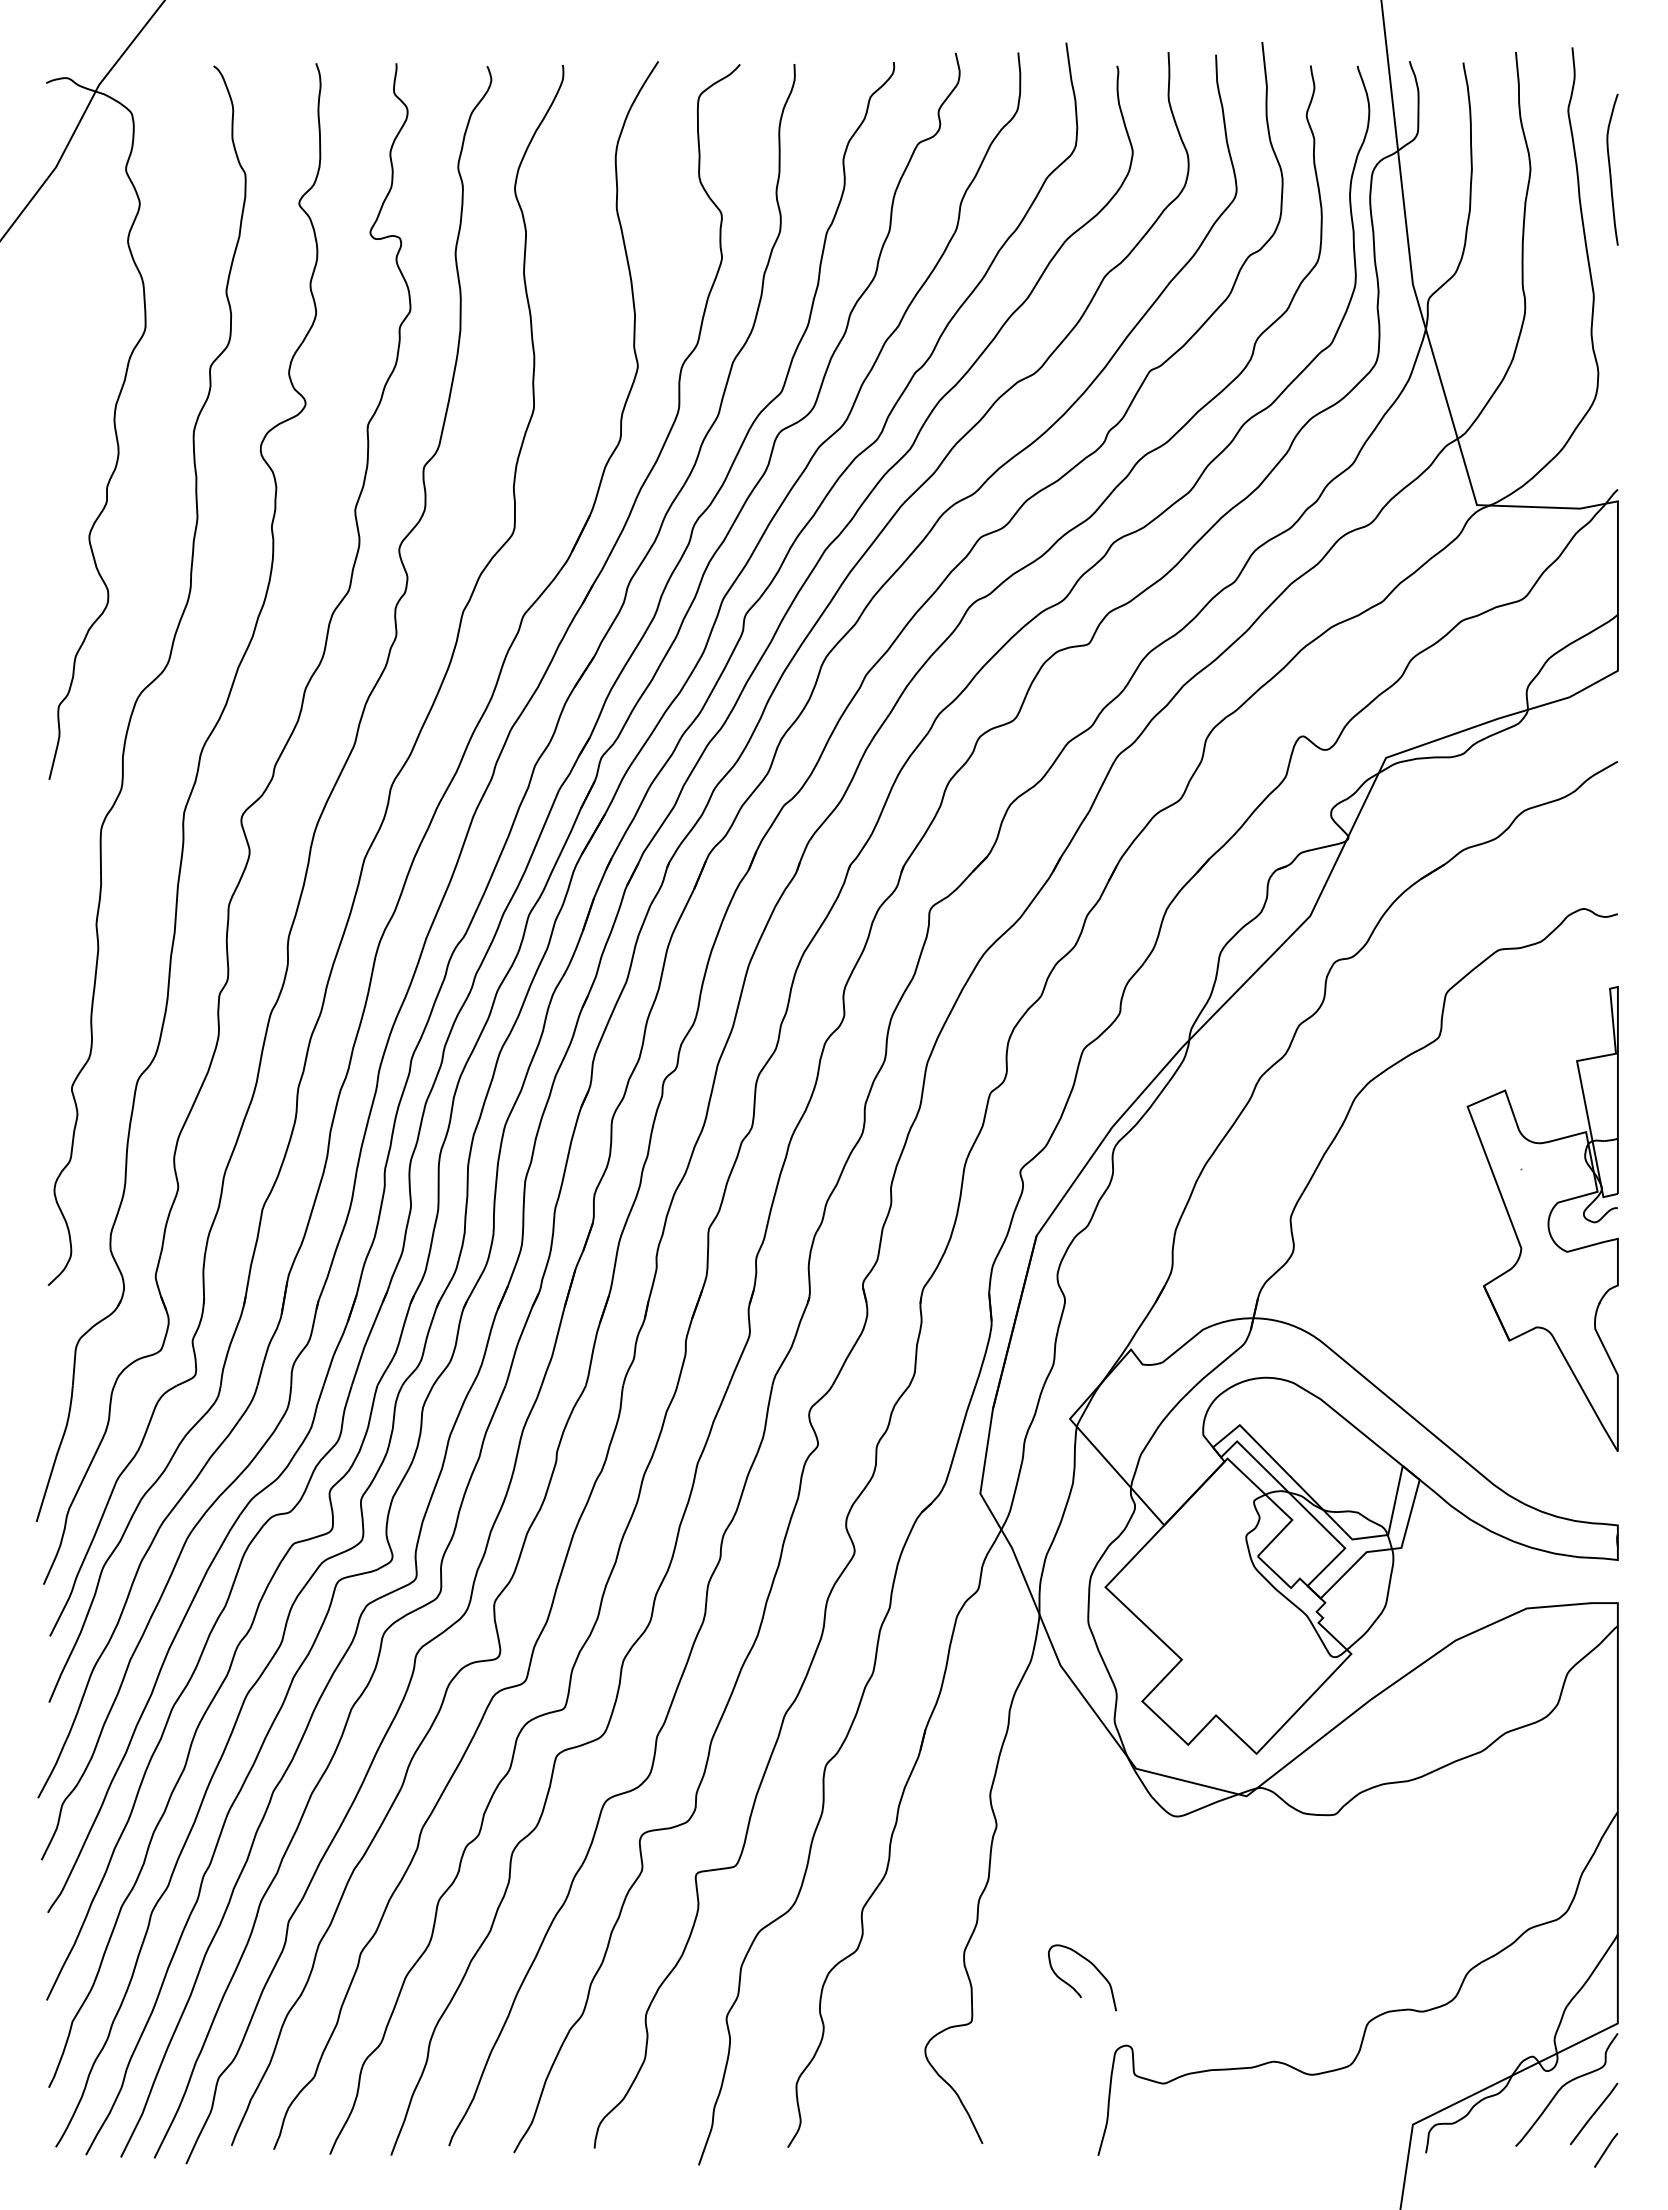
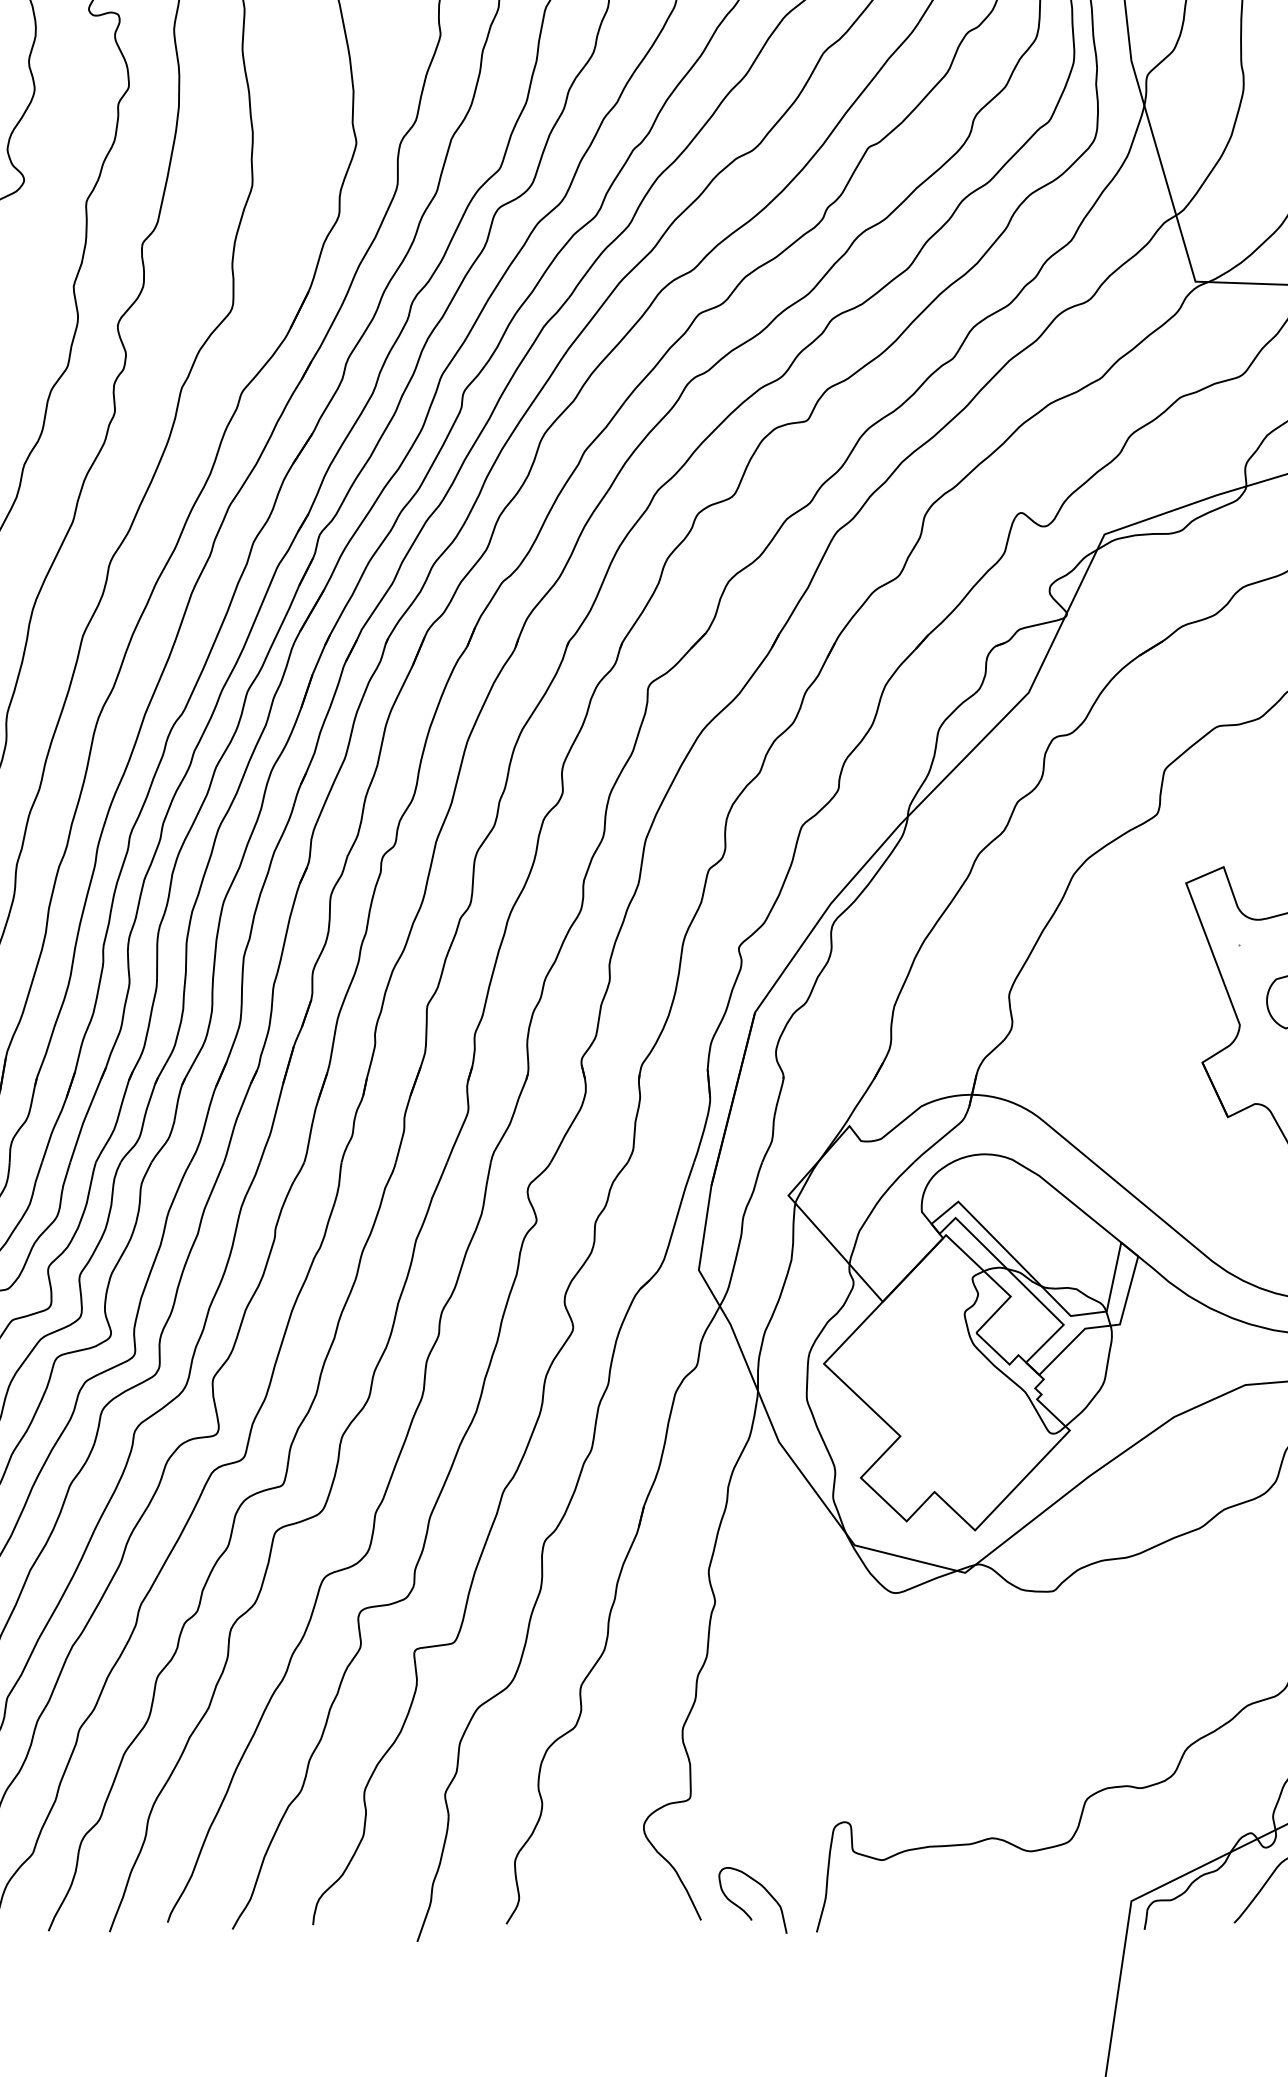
curve: (1072, 1986) -> (743, 1909), moved

